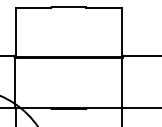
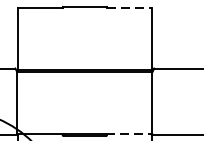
line: (104, 7) -> (129, 7), solid -> dashed
line: (104, 107) -> (129, 133), solid -> dashed

